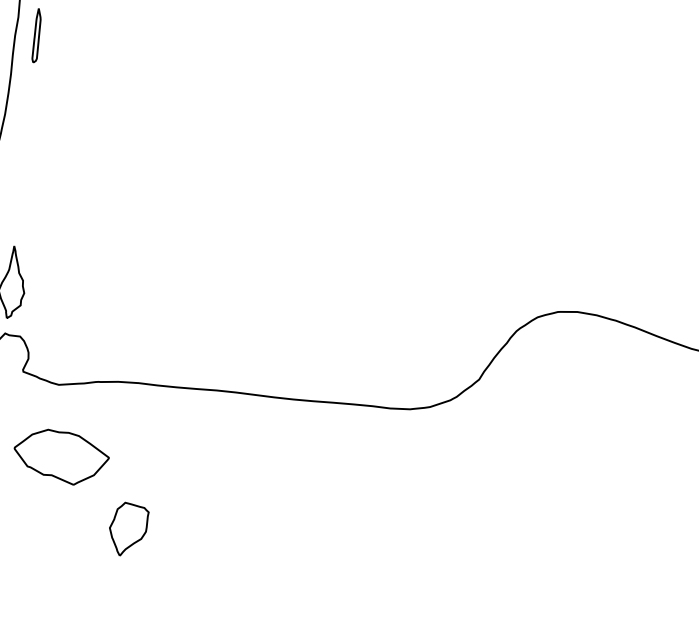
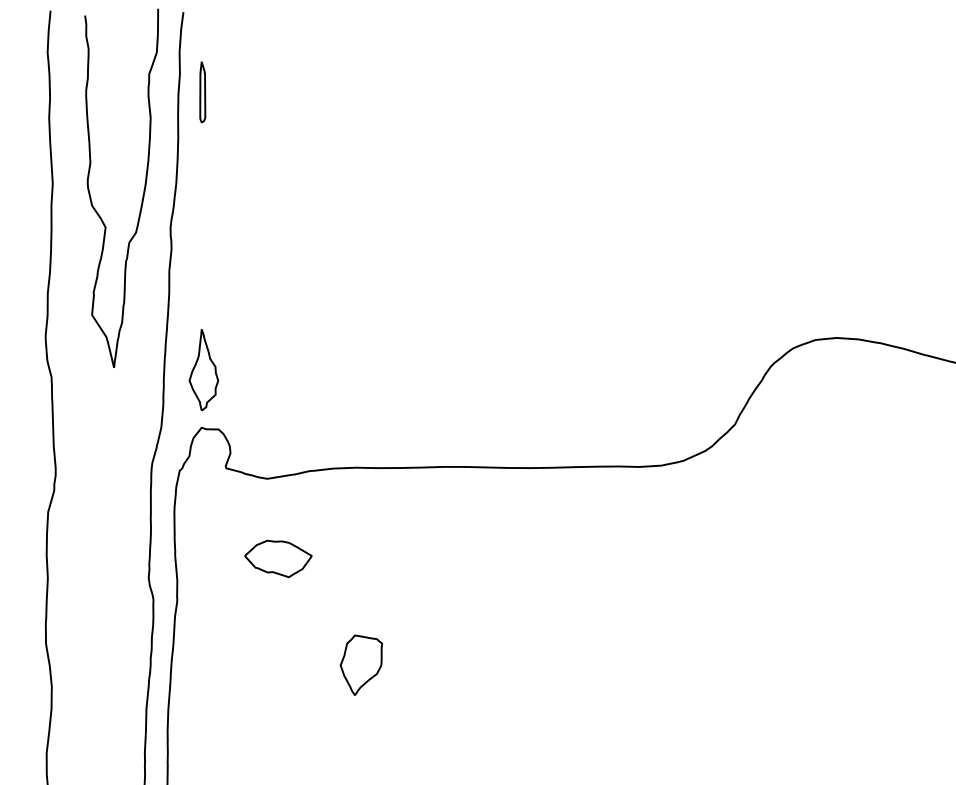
part: (61, 456) -> (278, 558), size x0.62
part: (128, 529) -> (361, 664), moved

